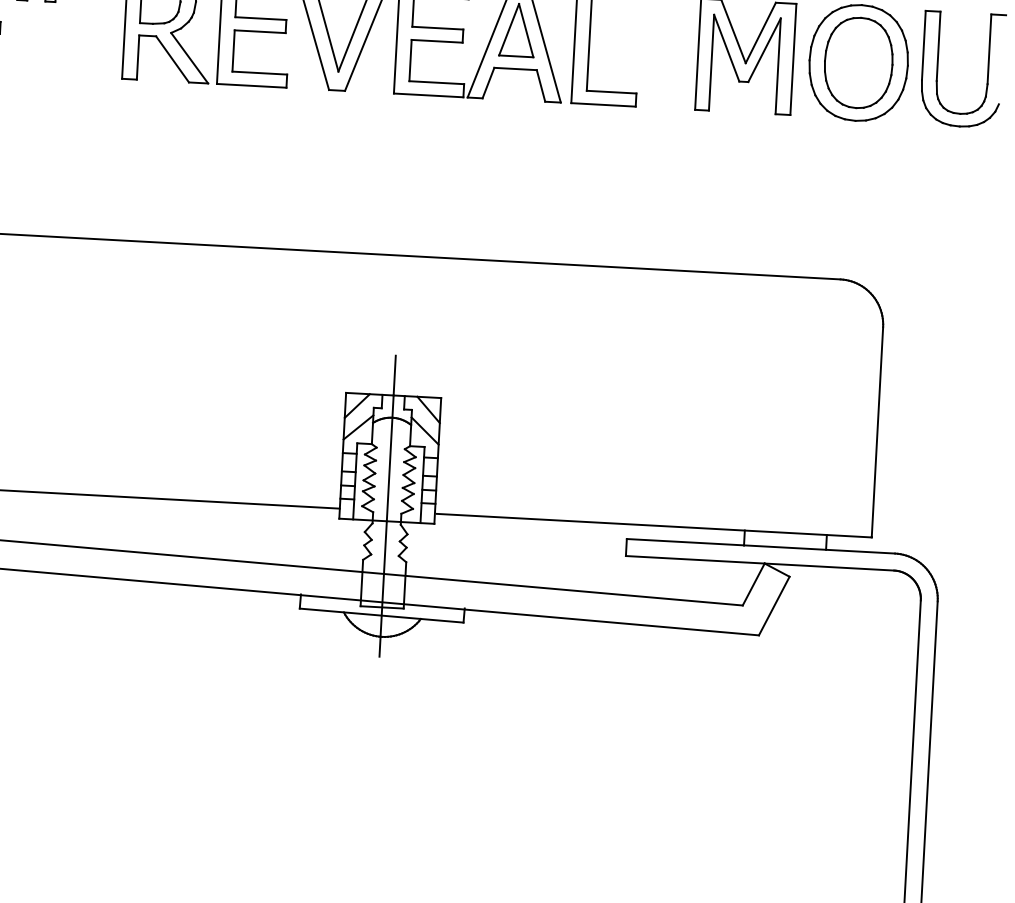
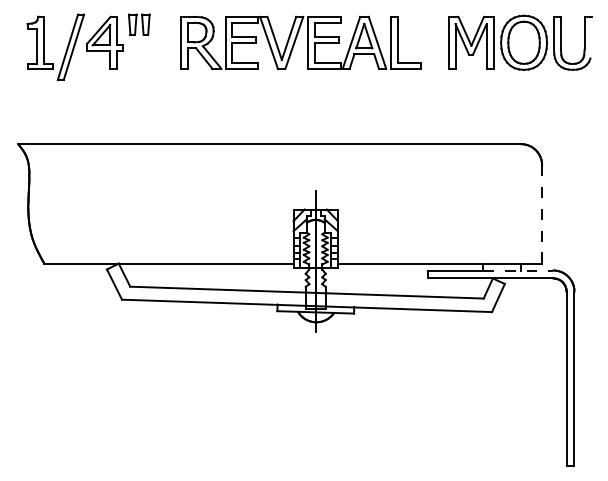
line: (878, 430) -> (542, 213), solid -> dashed
line: (820, 549) -> (518, 270), solid -> dashed

